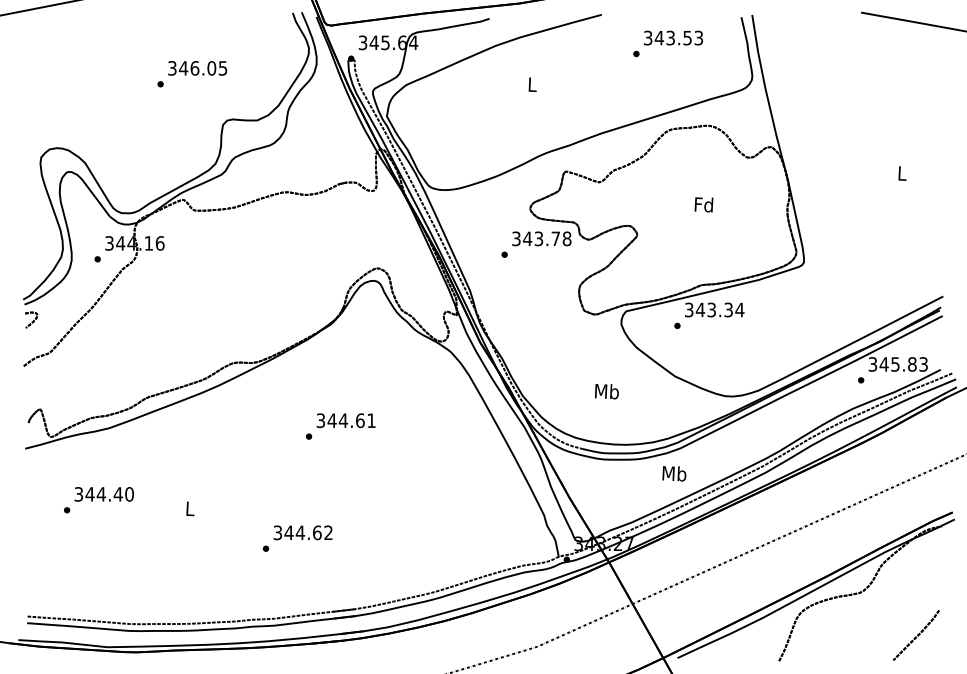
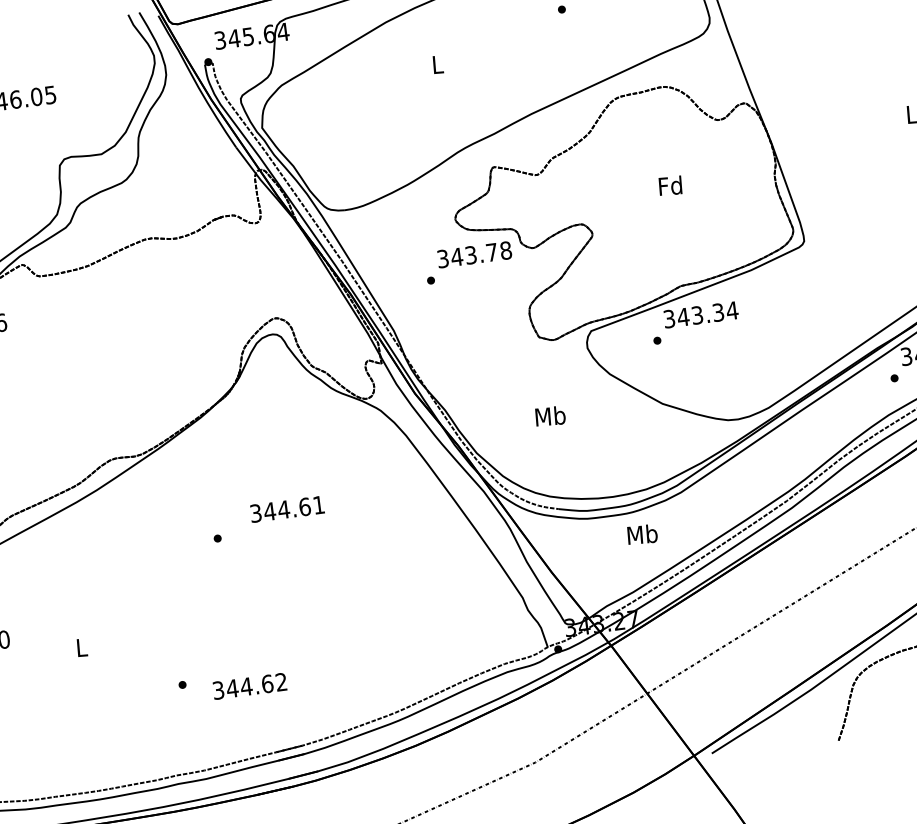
text: (606, 391) -> (549, 416), moved
text: (345, 420) -> (286, 509), moved
text: (674, 473) -> (642, 534), moved
text: (302, 532) -> (249, 685), moved

